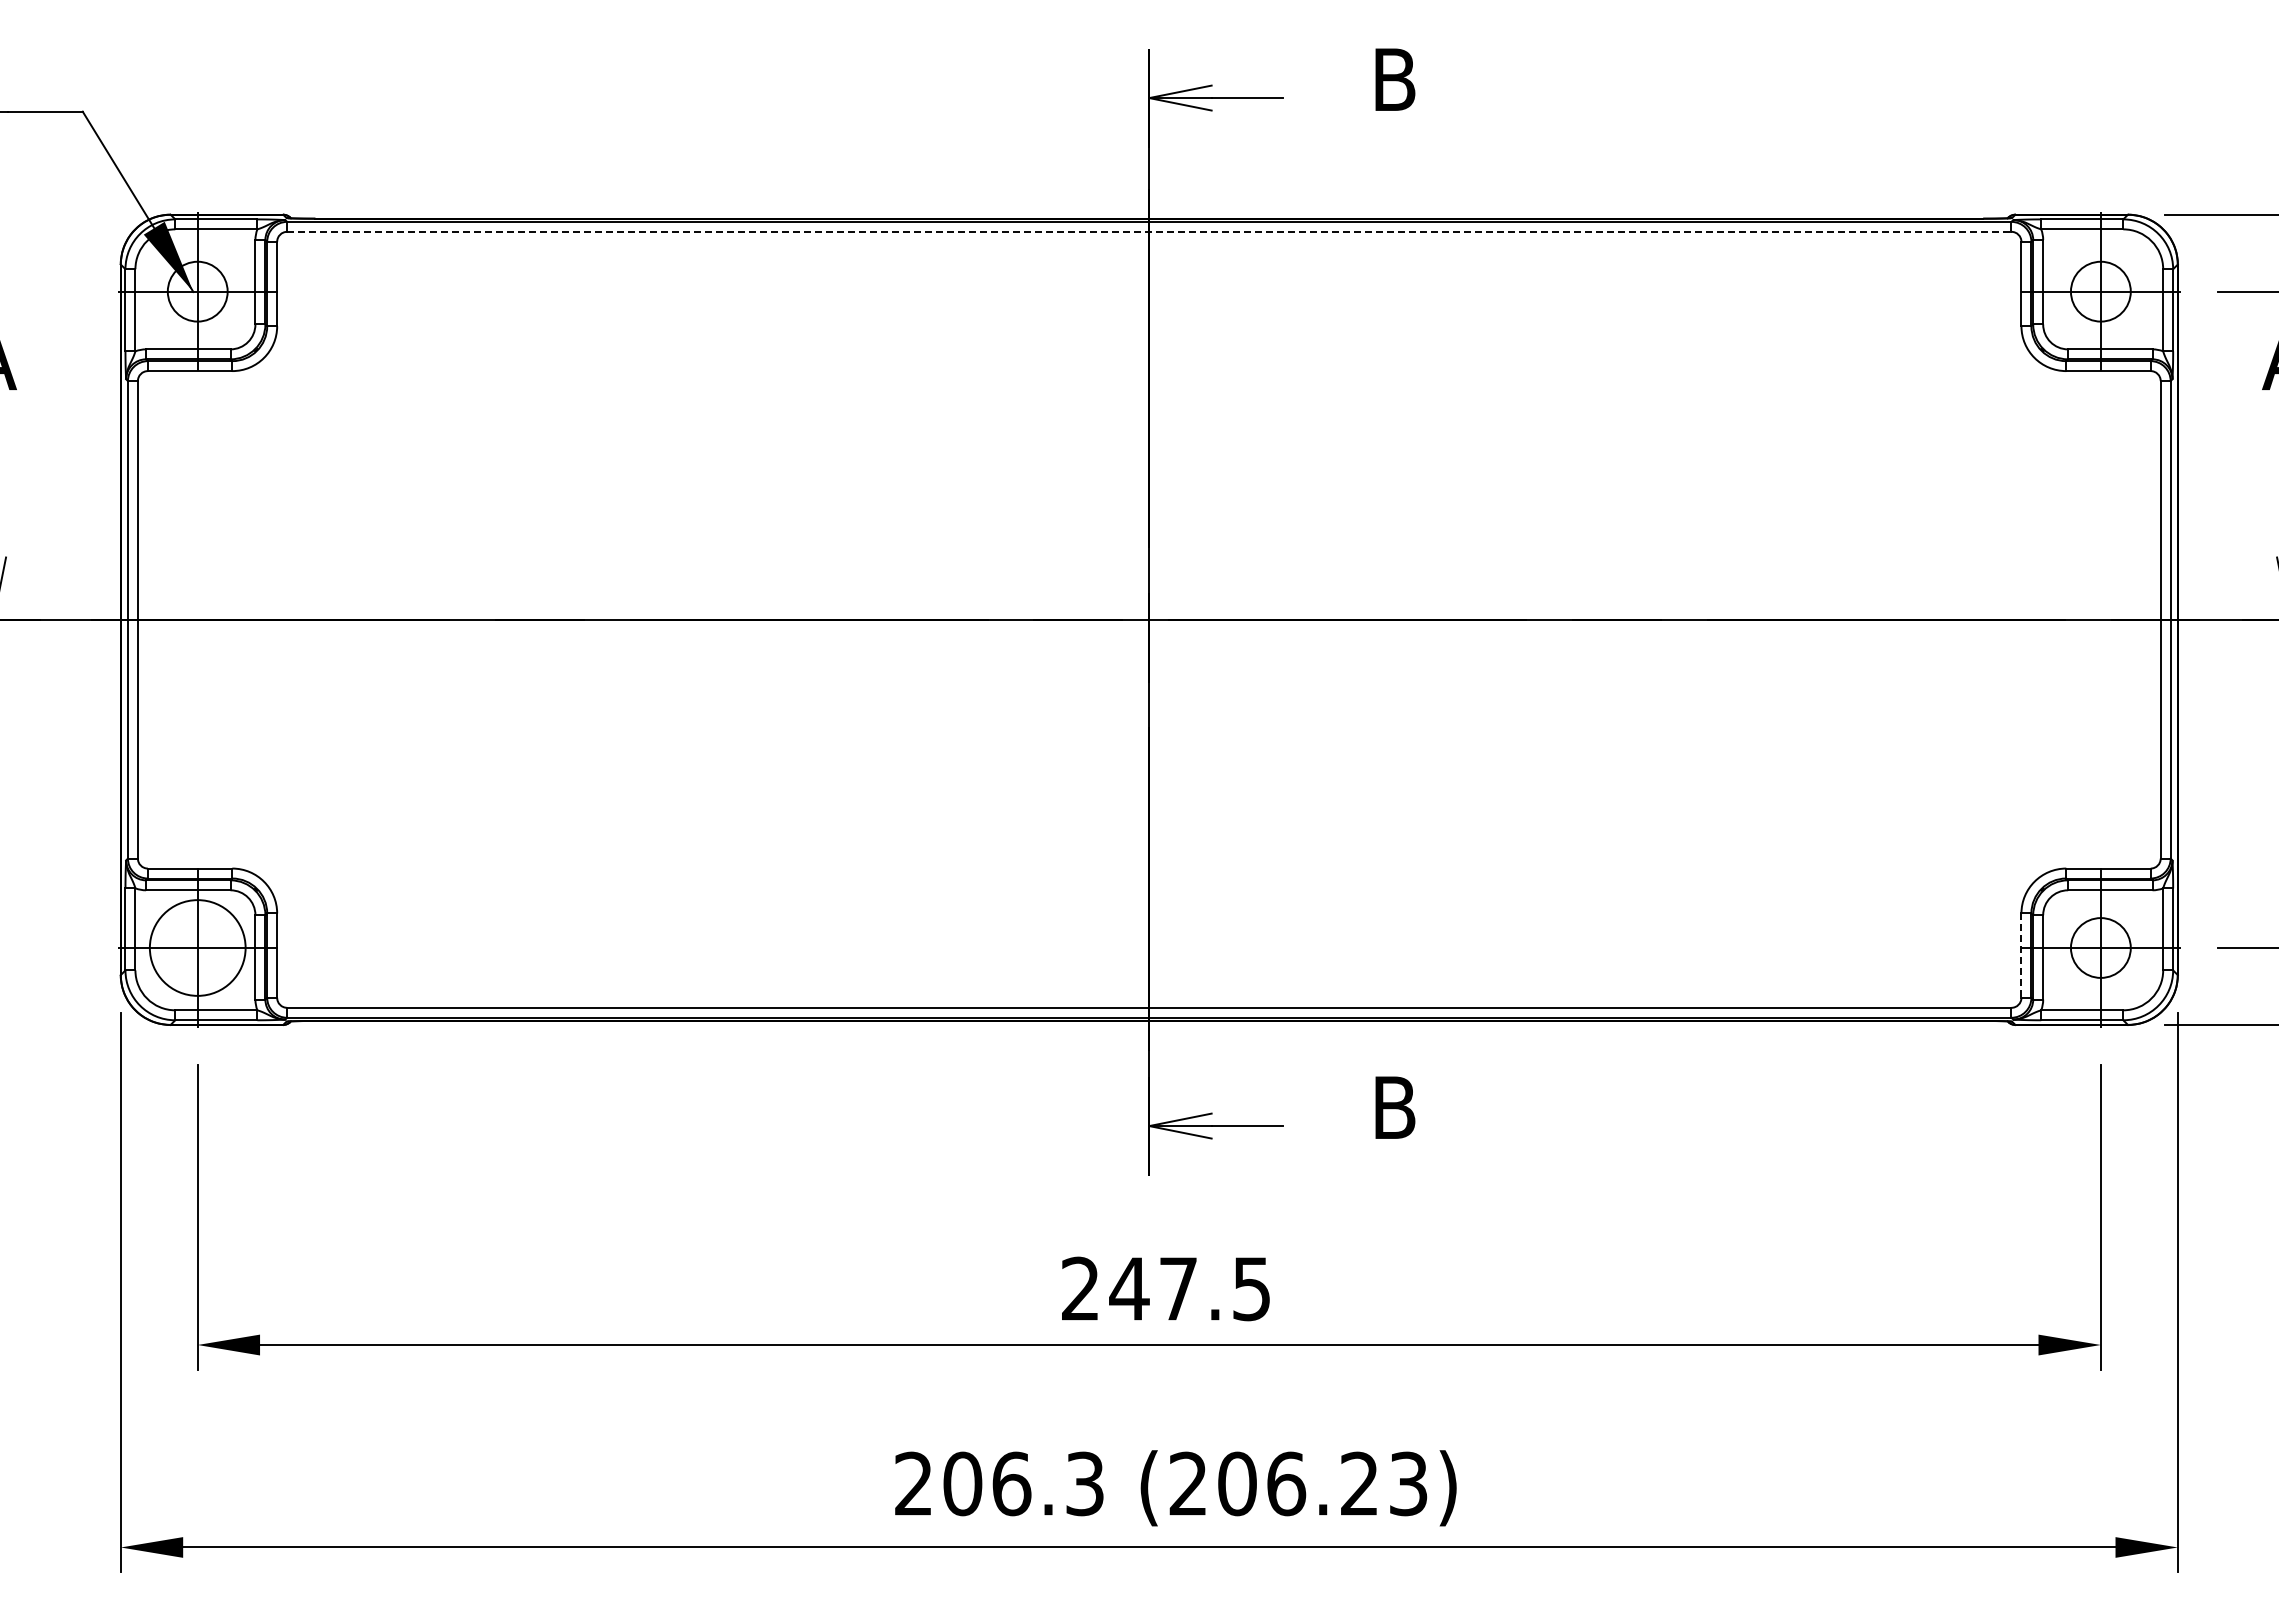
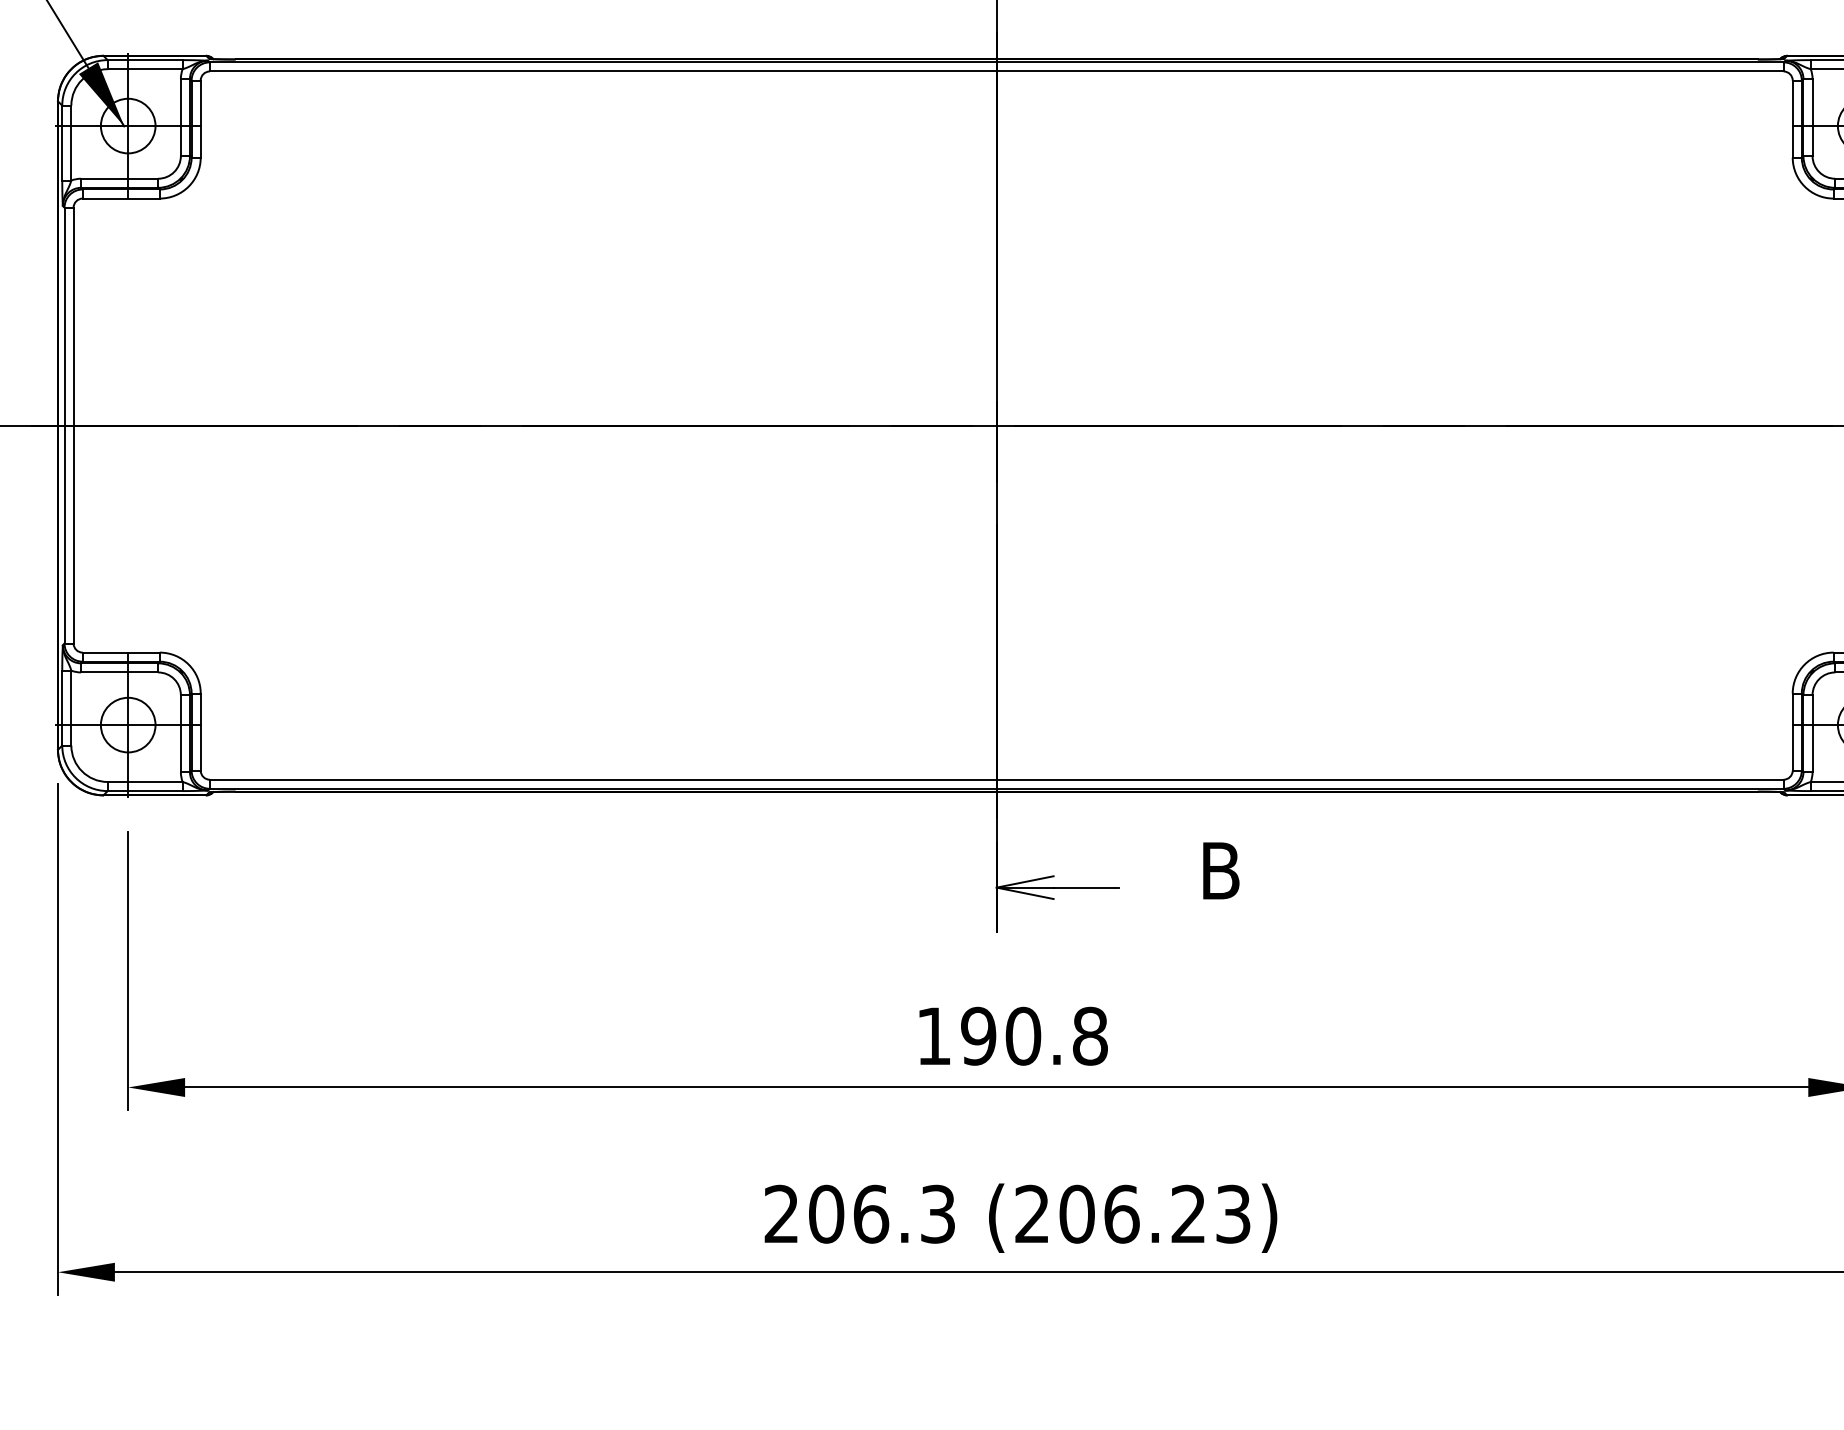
line: (1149, 231) -> (996, 71), dashed -> solid
circle: (197, 947) -> (128, 724), size x0.62
line: (2021, 956) -> (1792, 732), dashed -> solid
text: (1166, 1288) -> (1012, 1035), 247.5 -> 190.8

